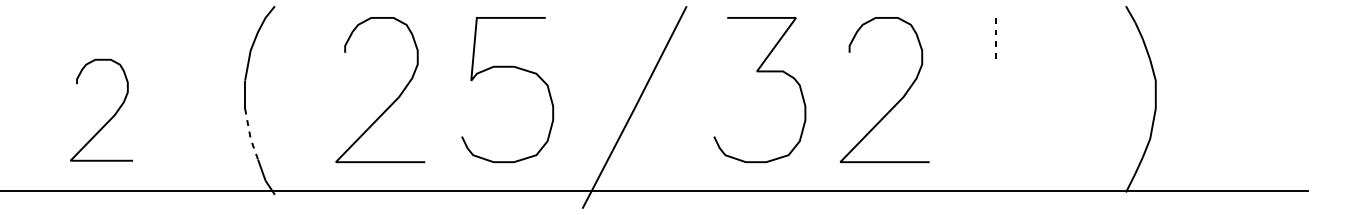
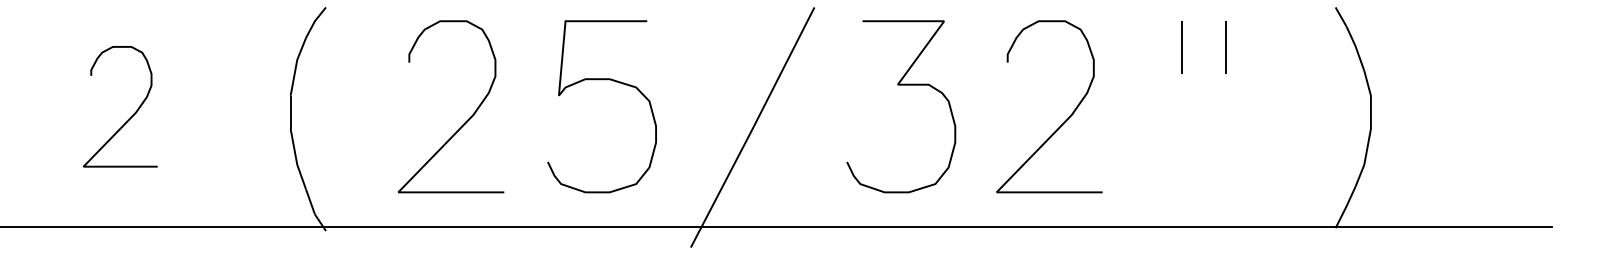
line: (996, 40) -> (1181, 47), dashed -> solid
line: (1033, 40) -> (1225, 47), added
curve: (110, 118) -> (130, 116), moved
line: (250, 135) -> (296, 160), dashed -> solid

